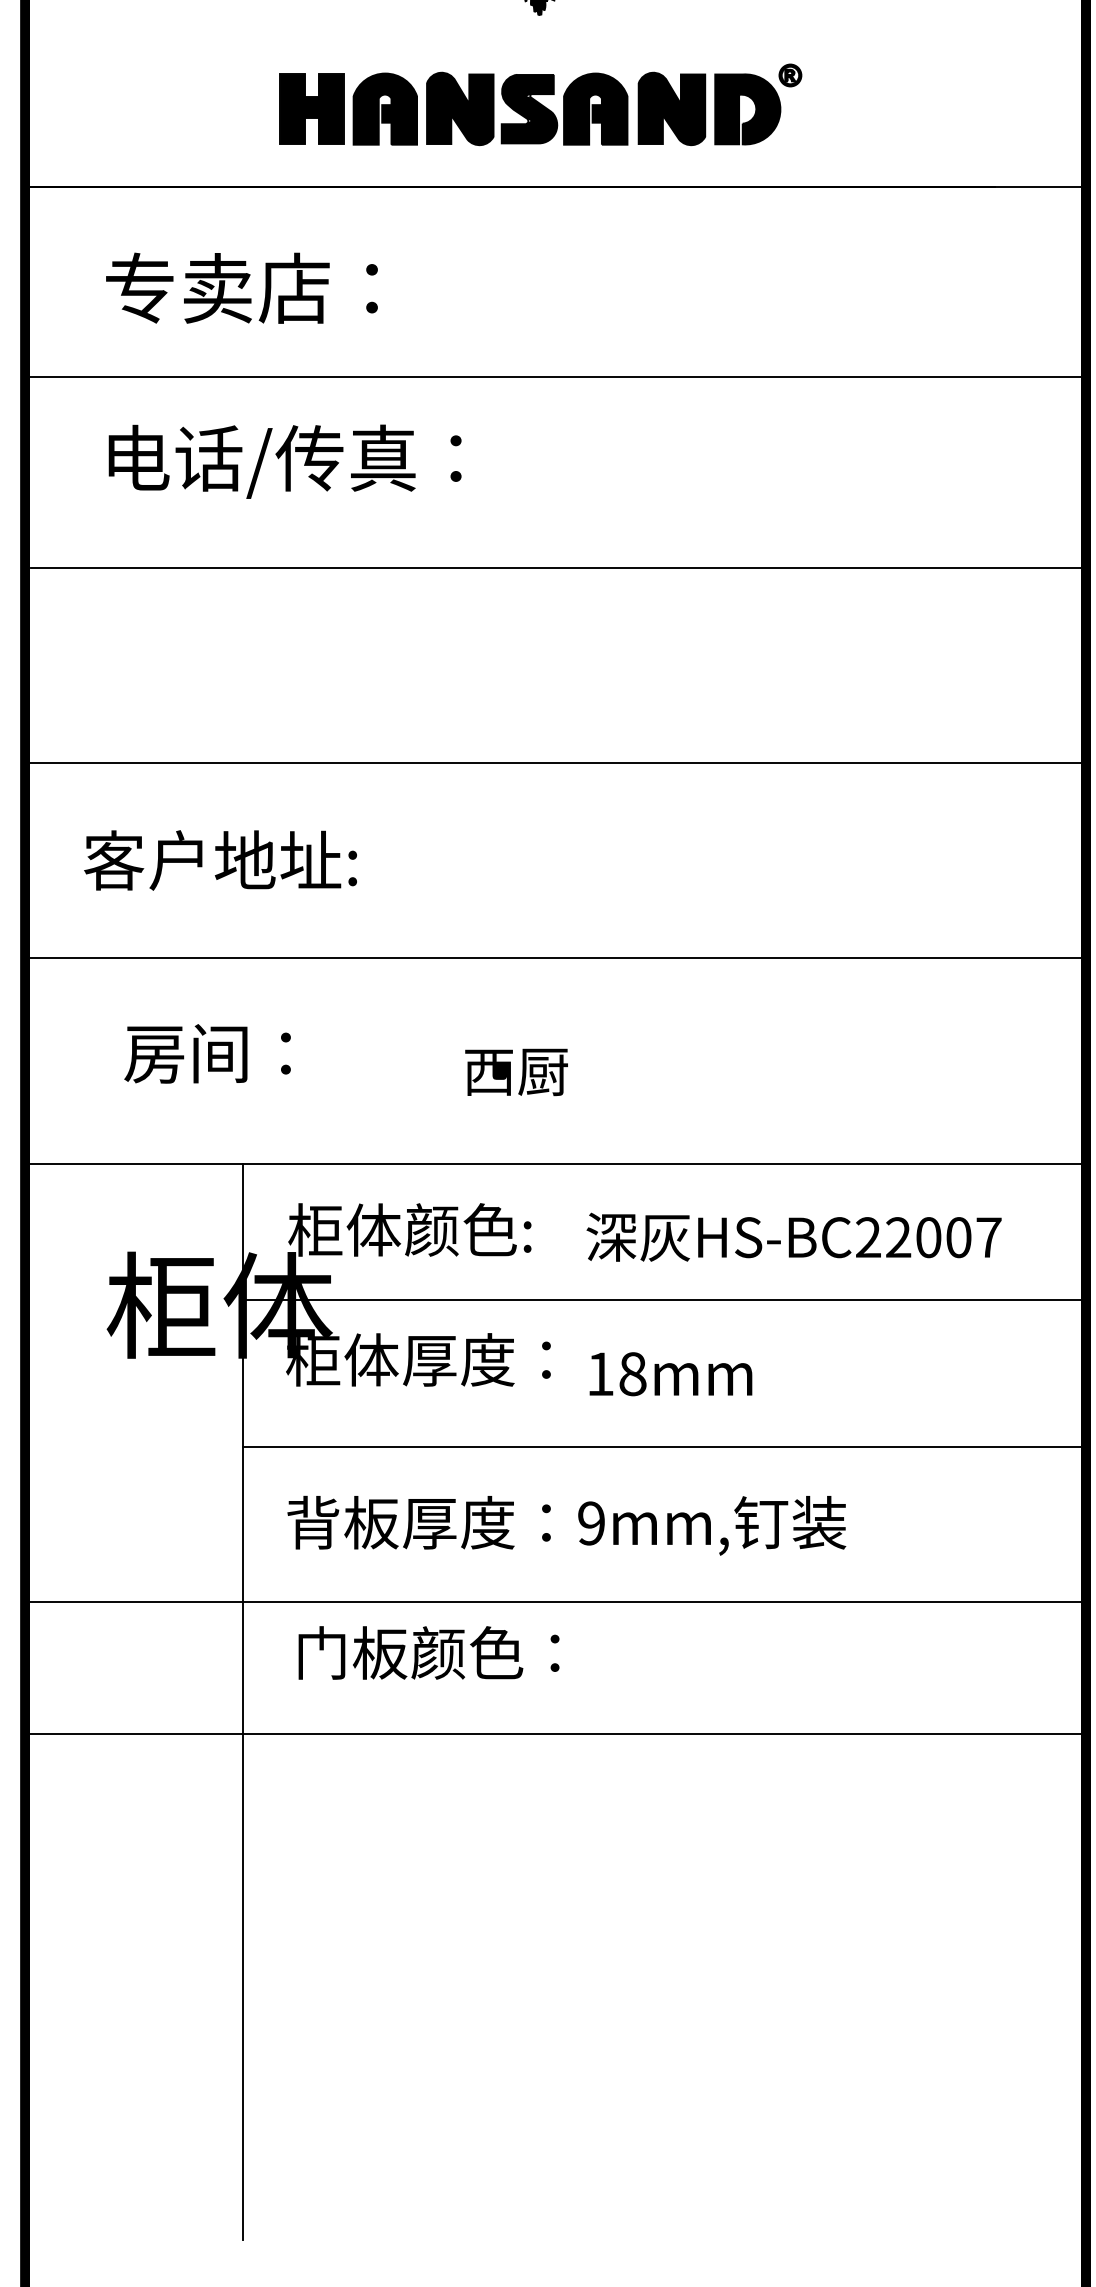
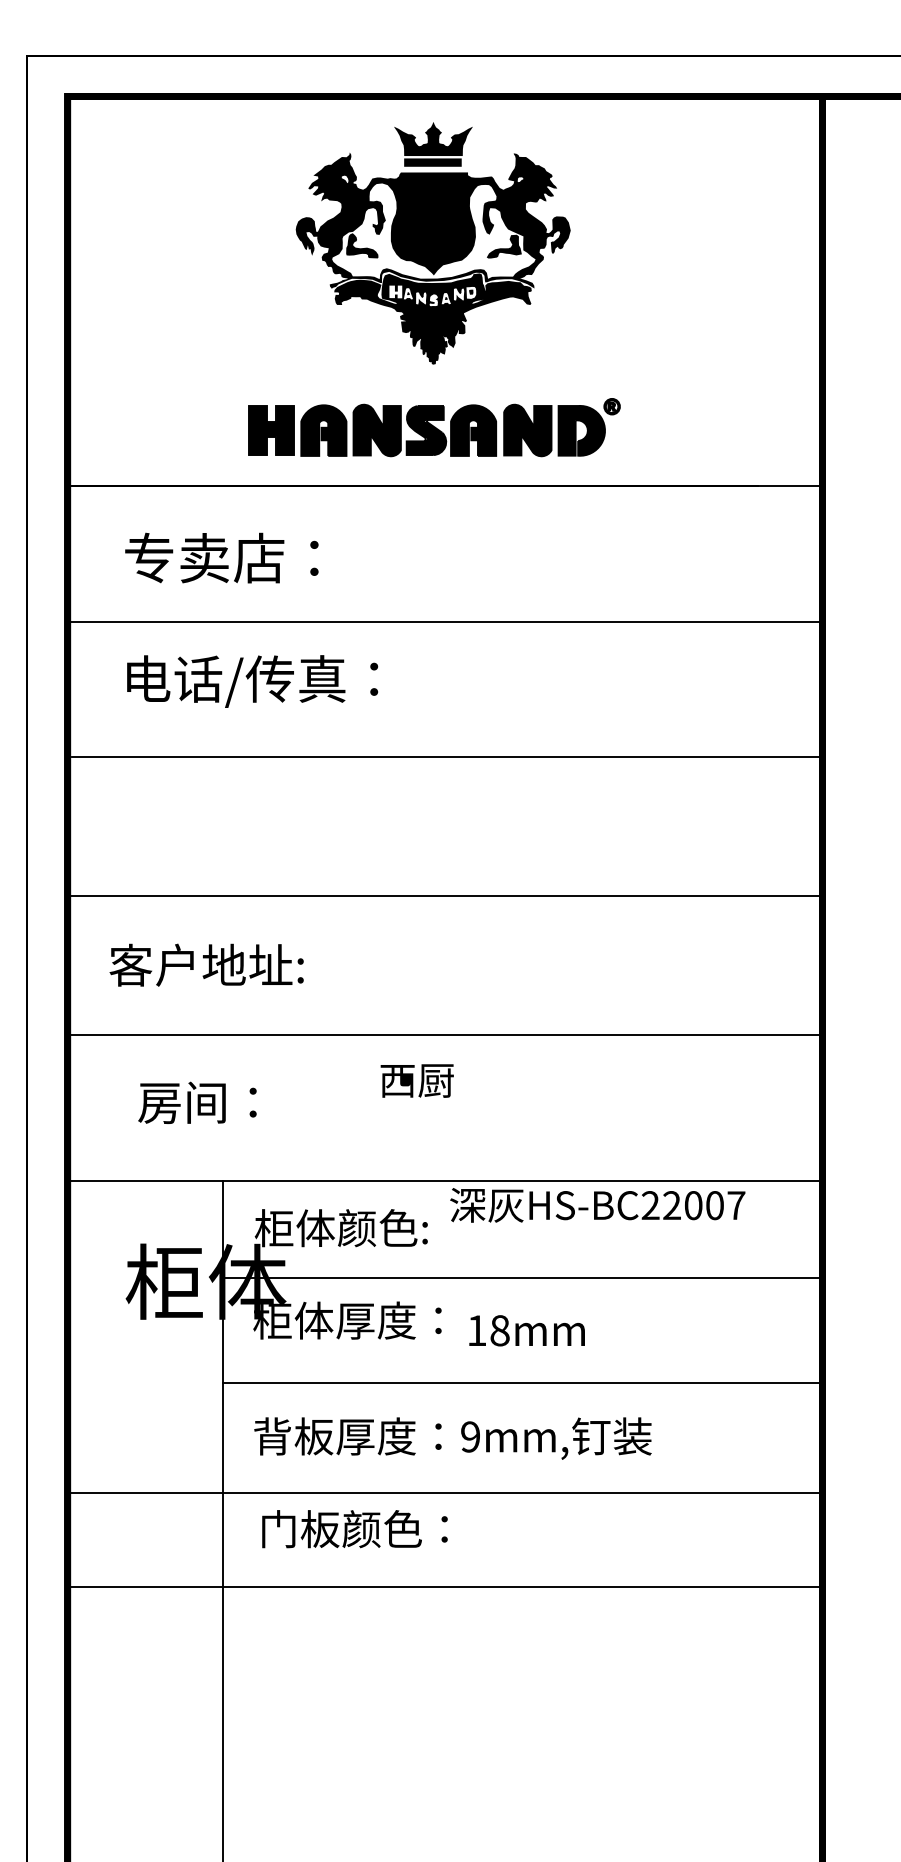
text: (515, 1071) -> (416, 1080), moved
text: (793, 1237) -> (597, 1205), moved

